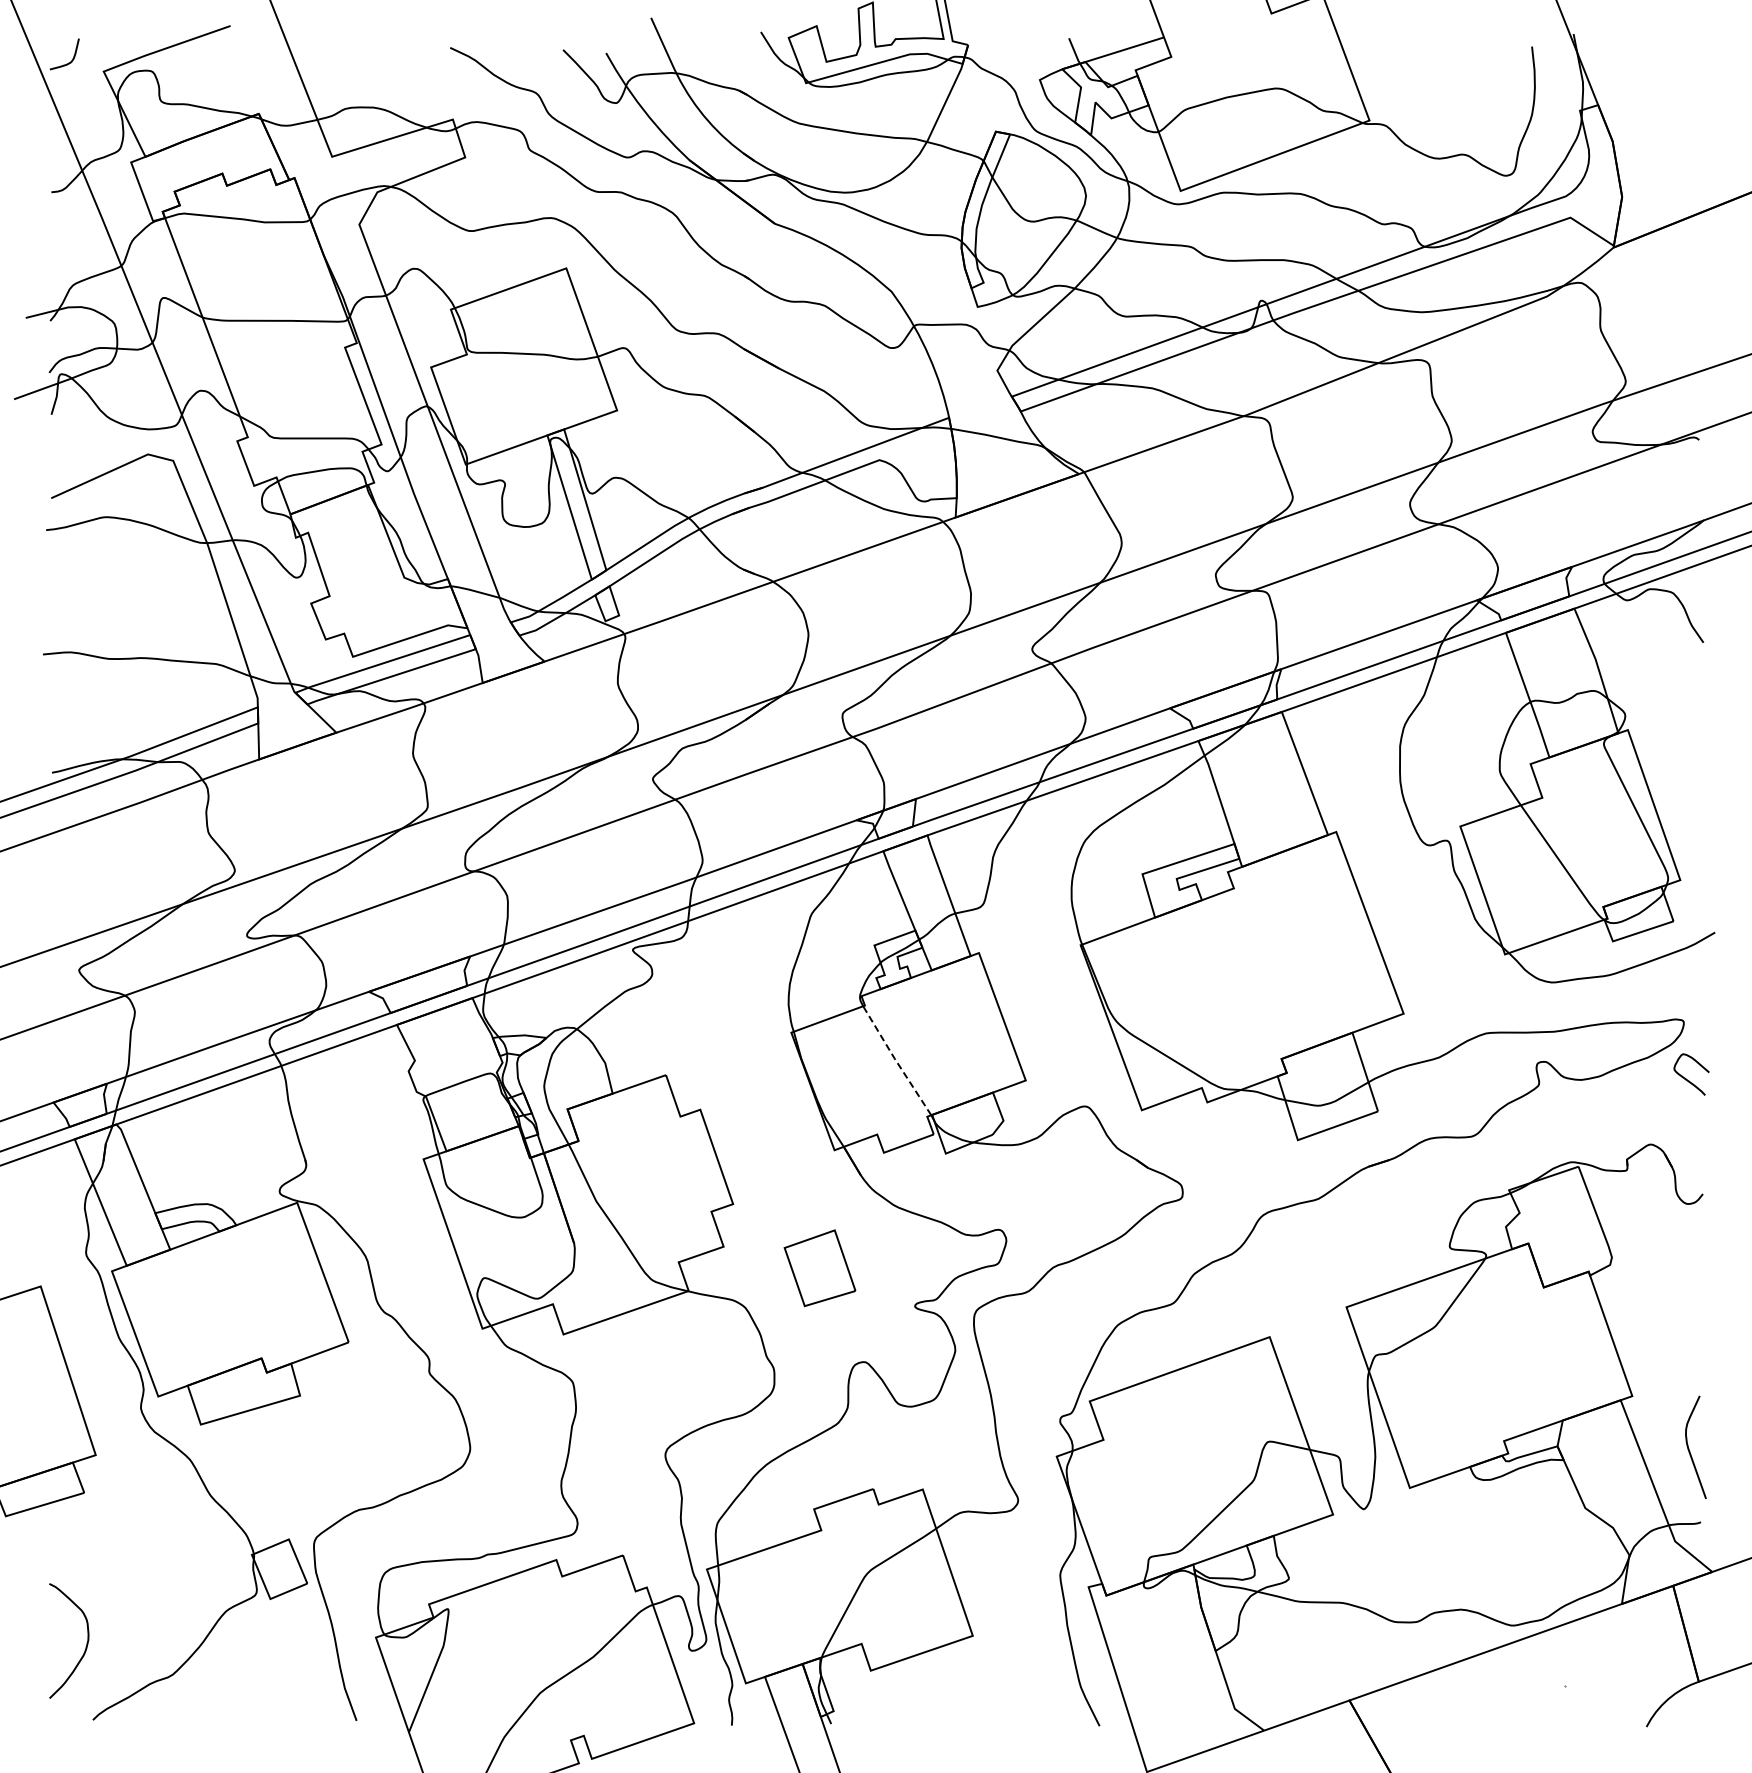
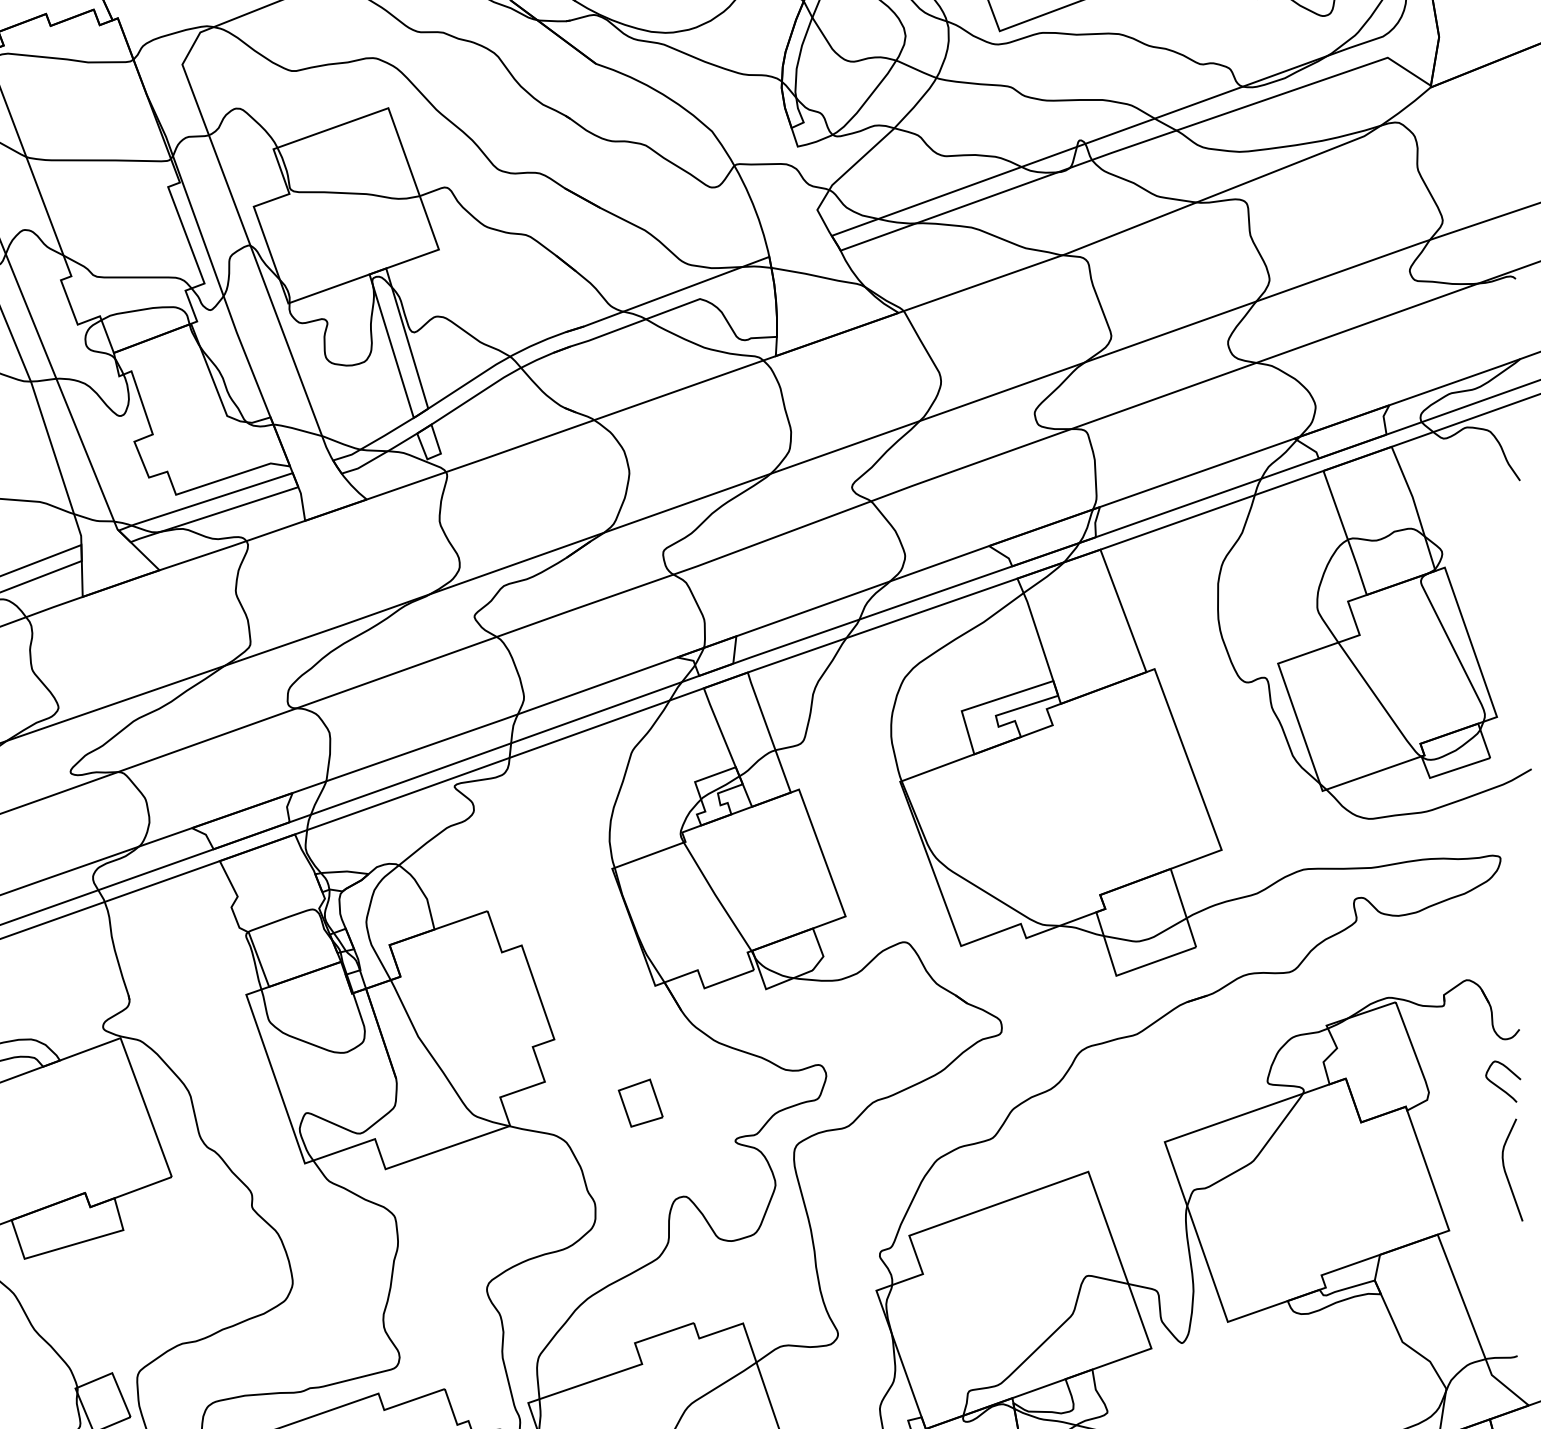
line: (895, 1060) -> (715, 896), dashed -> solid
curve: (1689, 1080) -> (1501, 1087), moved
part: (819, 1267) -> (640, 1102), size x0.62
curve: (1689, 1448) -> (1506, 1171), moved

